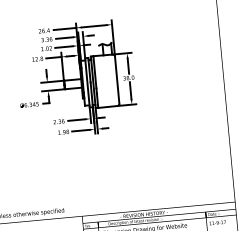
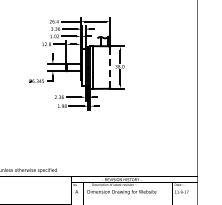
line: (117, 80) -> (110, 67), solid -> dashed

